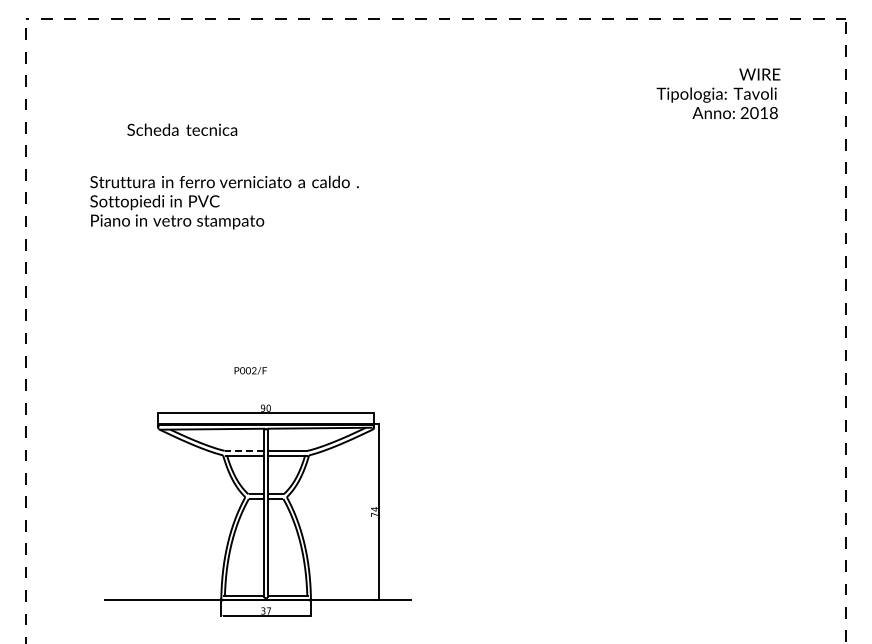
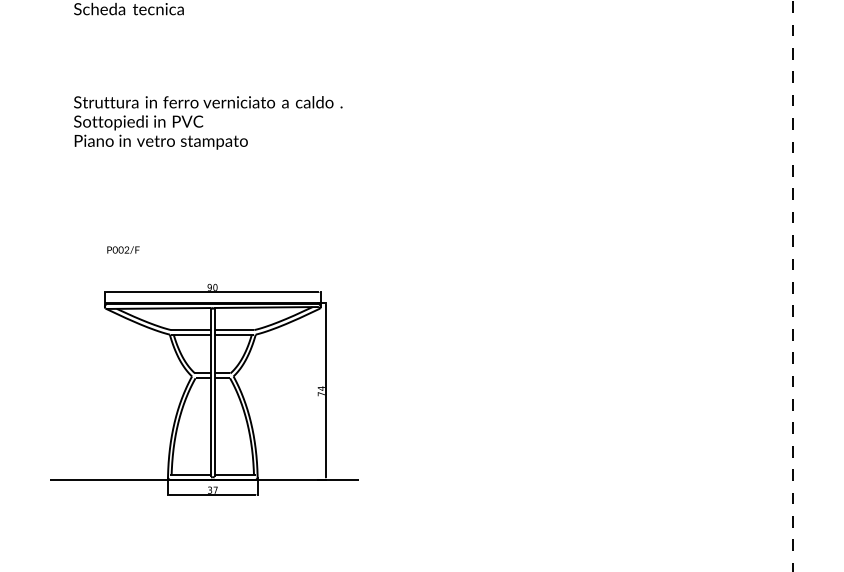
text: (224, 202) -> (208, 122), moved
text: (250, 370) -> (123, 249), moved
line: (244, 450) -> (191, 329), dashed -> solid

